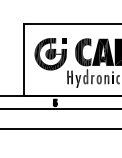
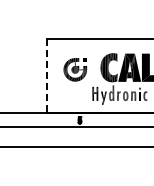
part: (51, 54) -> (75, 69), size x0.7
line: (24, 60) -> (47, 76), solid -> dashed

